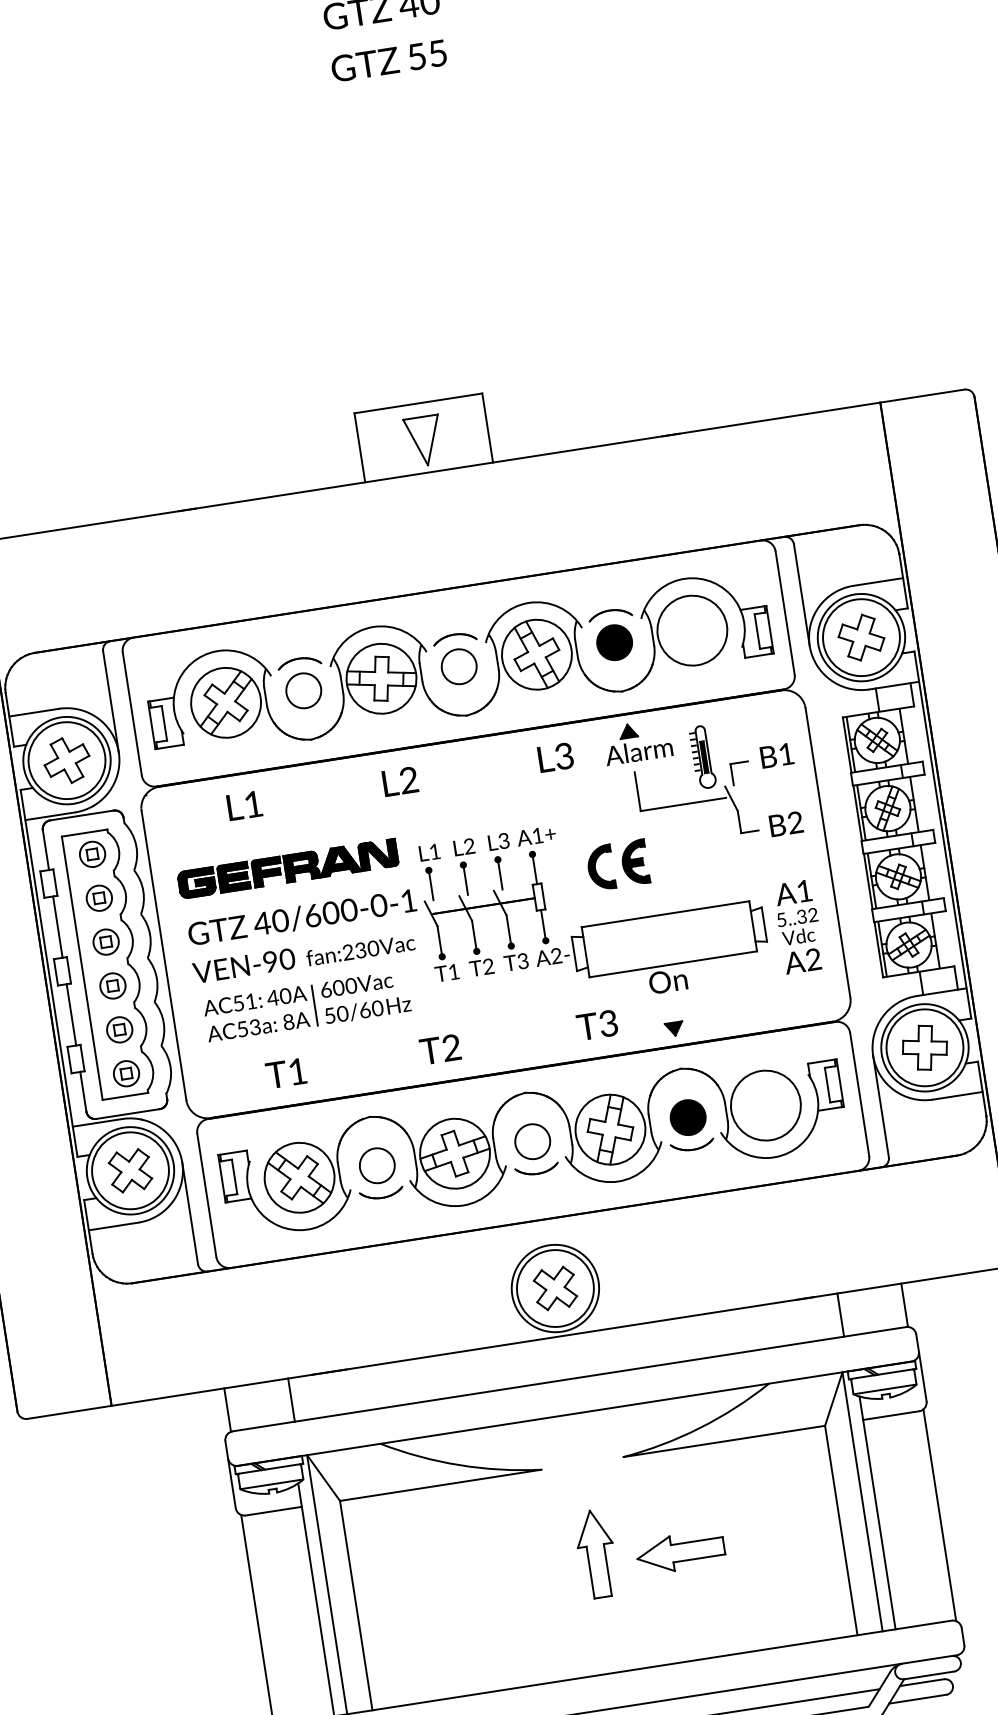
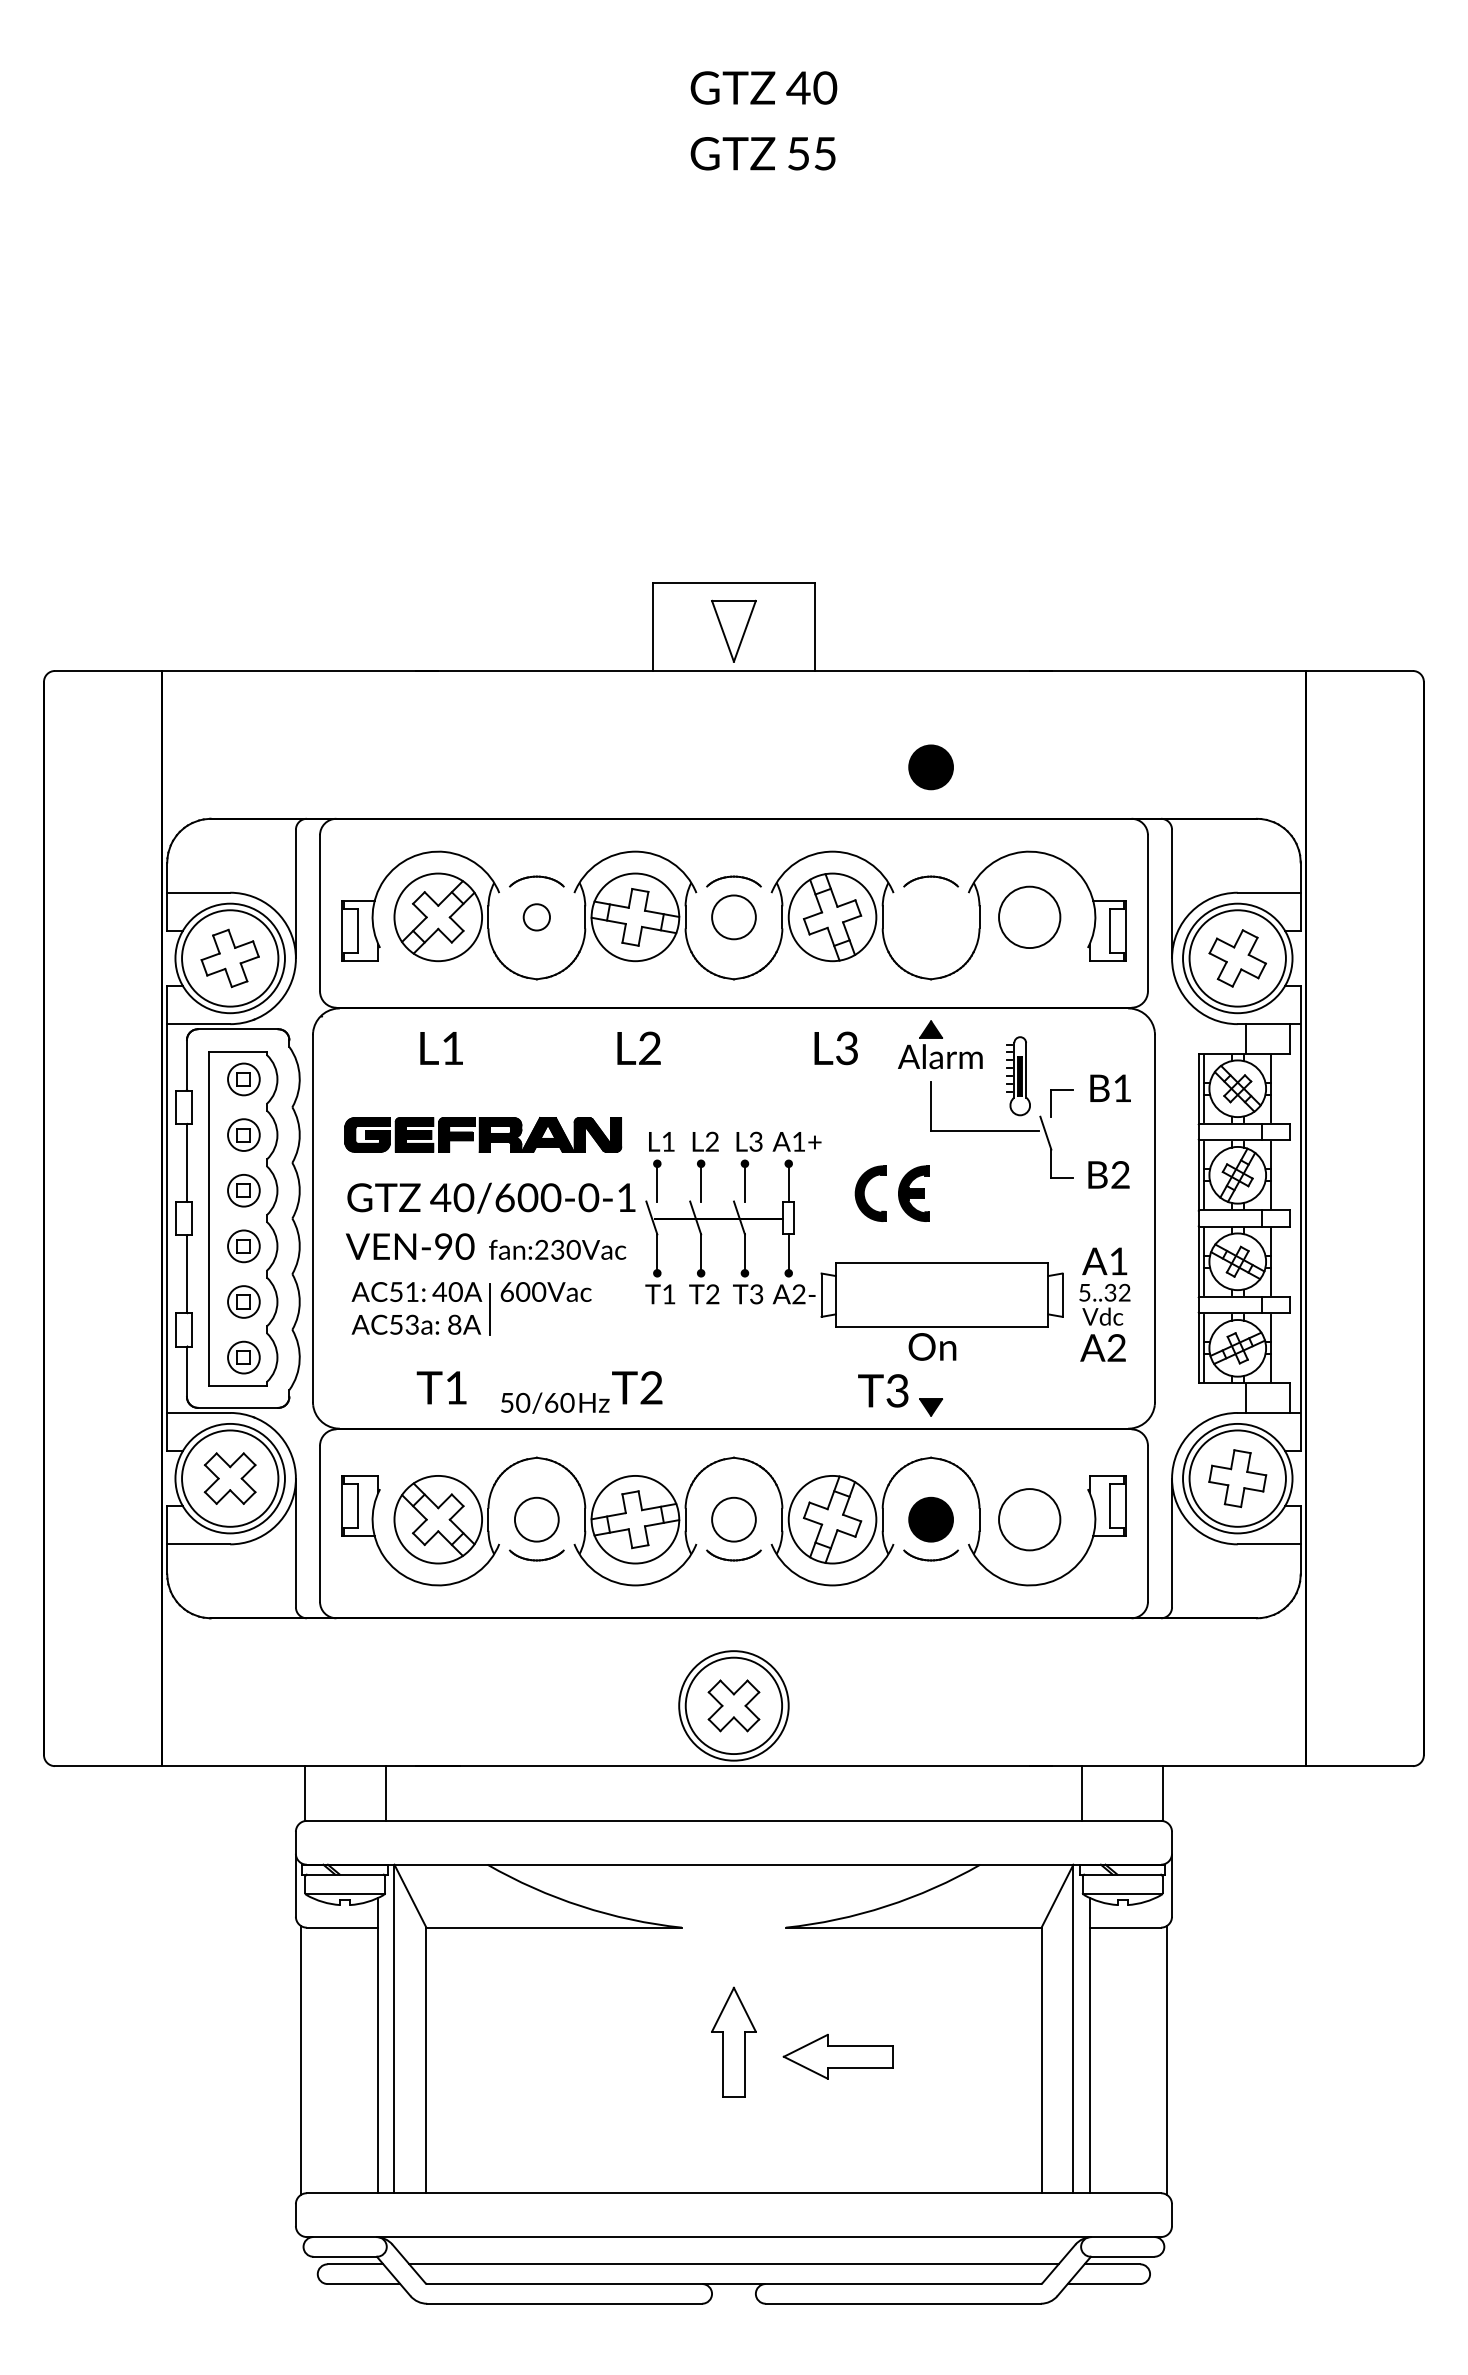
circle: (692, 630) -> (1029, 917), size x0.7
part: (614, 642) -> (930, 767), moved
circle: (303, 690) -> (536, 917), size x0.6
text: (368, 1009) -> (555, 1402), moved
text: (597, 1024) -> (883, 1390), moved
circle: (765, 1105) -> (1029, 1519), size x0.7

